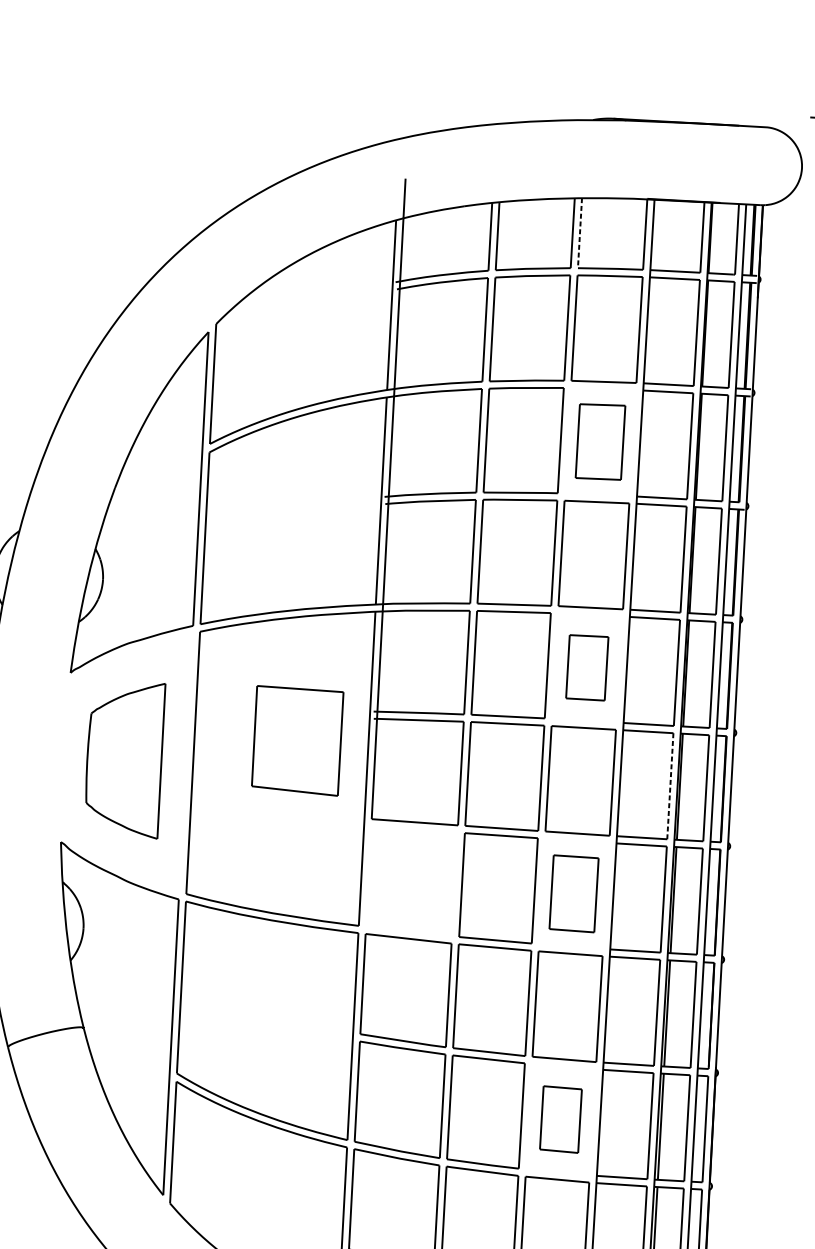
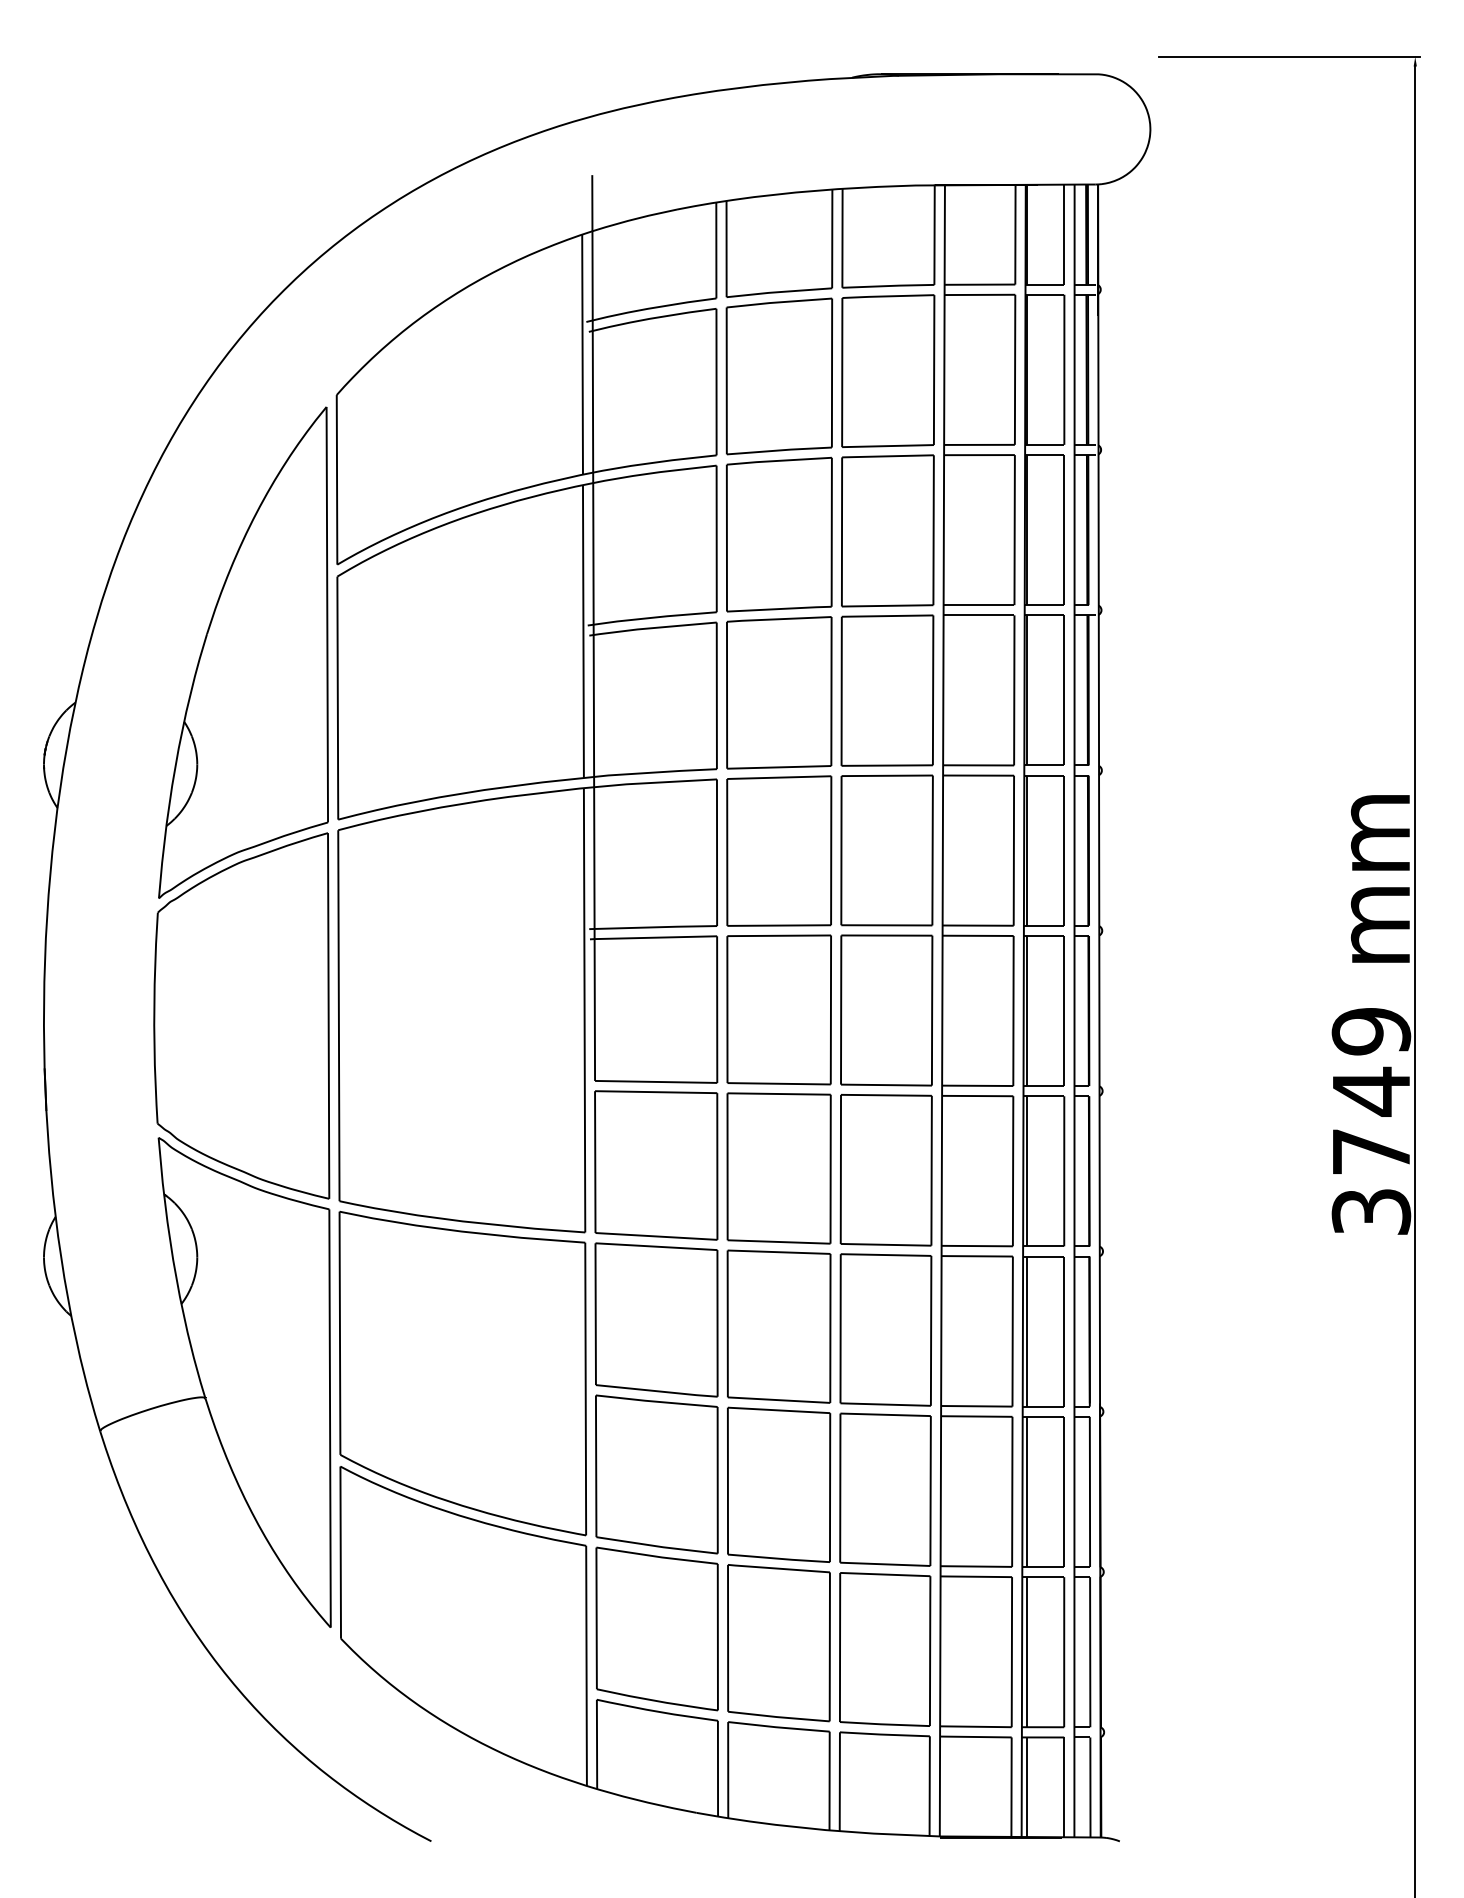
line: (579, 233) -> (842, 238), dashed -> solid
part: (600, 441) -> (887, 530), size x1.43
part: (586, 667) -> (886, 850), size x1.67
part: (297, 740) -> (656, 1165), moved
part: (124, 758) -> (241, 1015), size x1.67
line: (670, 785) -> (1013, 1010), dashed -> solid
part: (573, 893) -> (885, 1170), size x1.43
part: (560, 1119) -> (885, 1489), size x1.67

